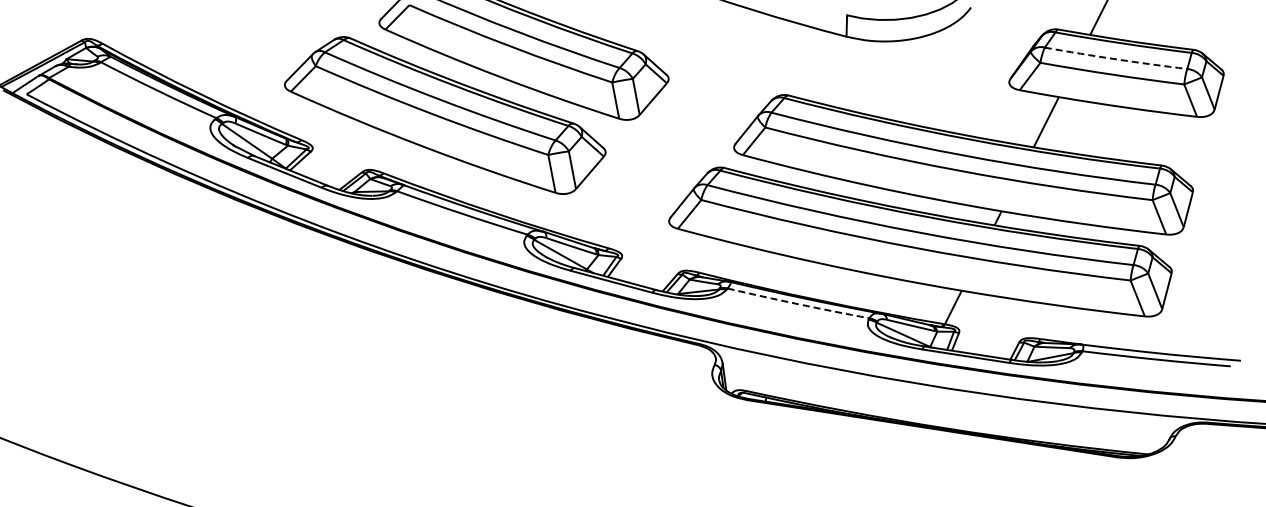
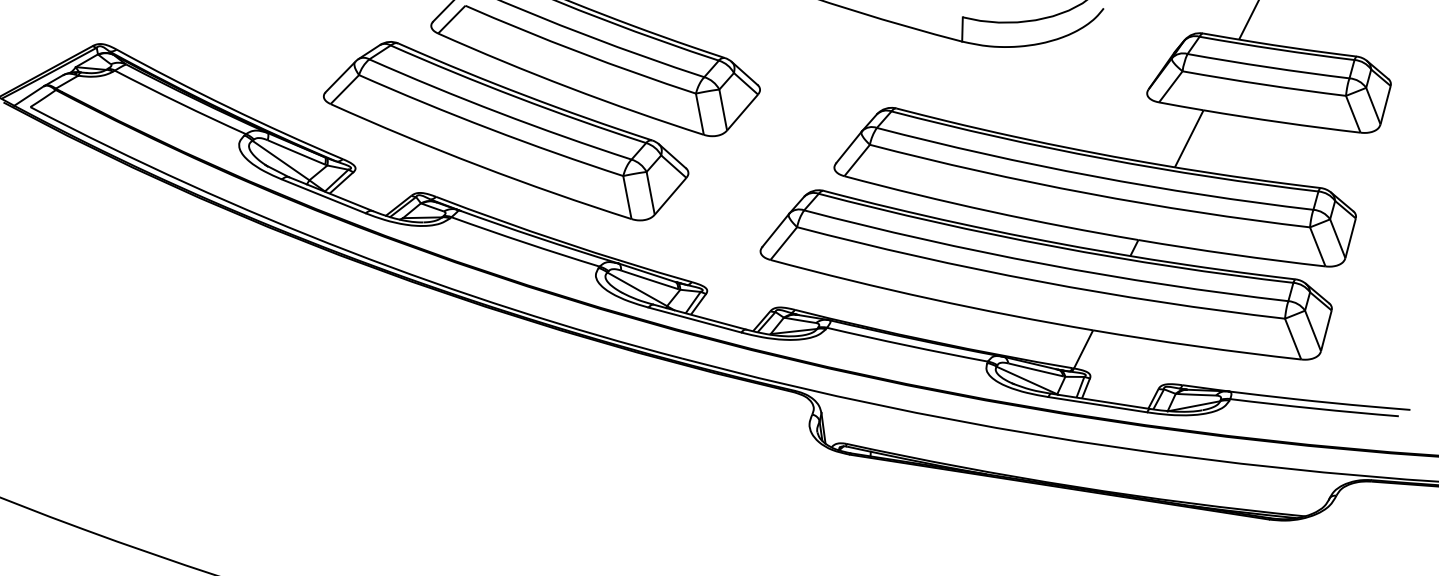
arc: (1115, 59) -> (1267, 67), dashed -> solid
arc: (798, 304) -> (907, 345), dashed -> solid

